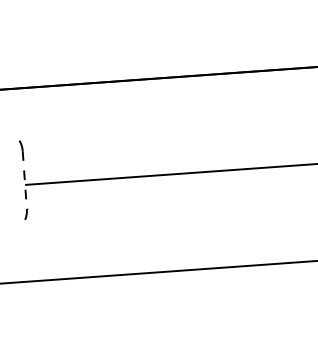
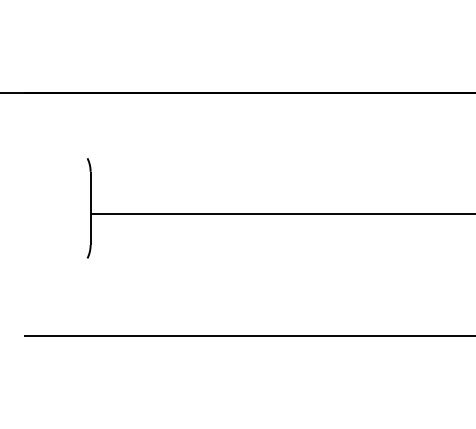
line: (24, 180) -> (90, 208), dashed -> solid

